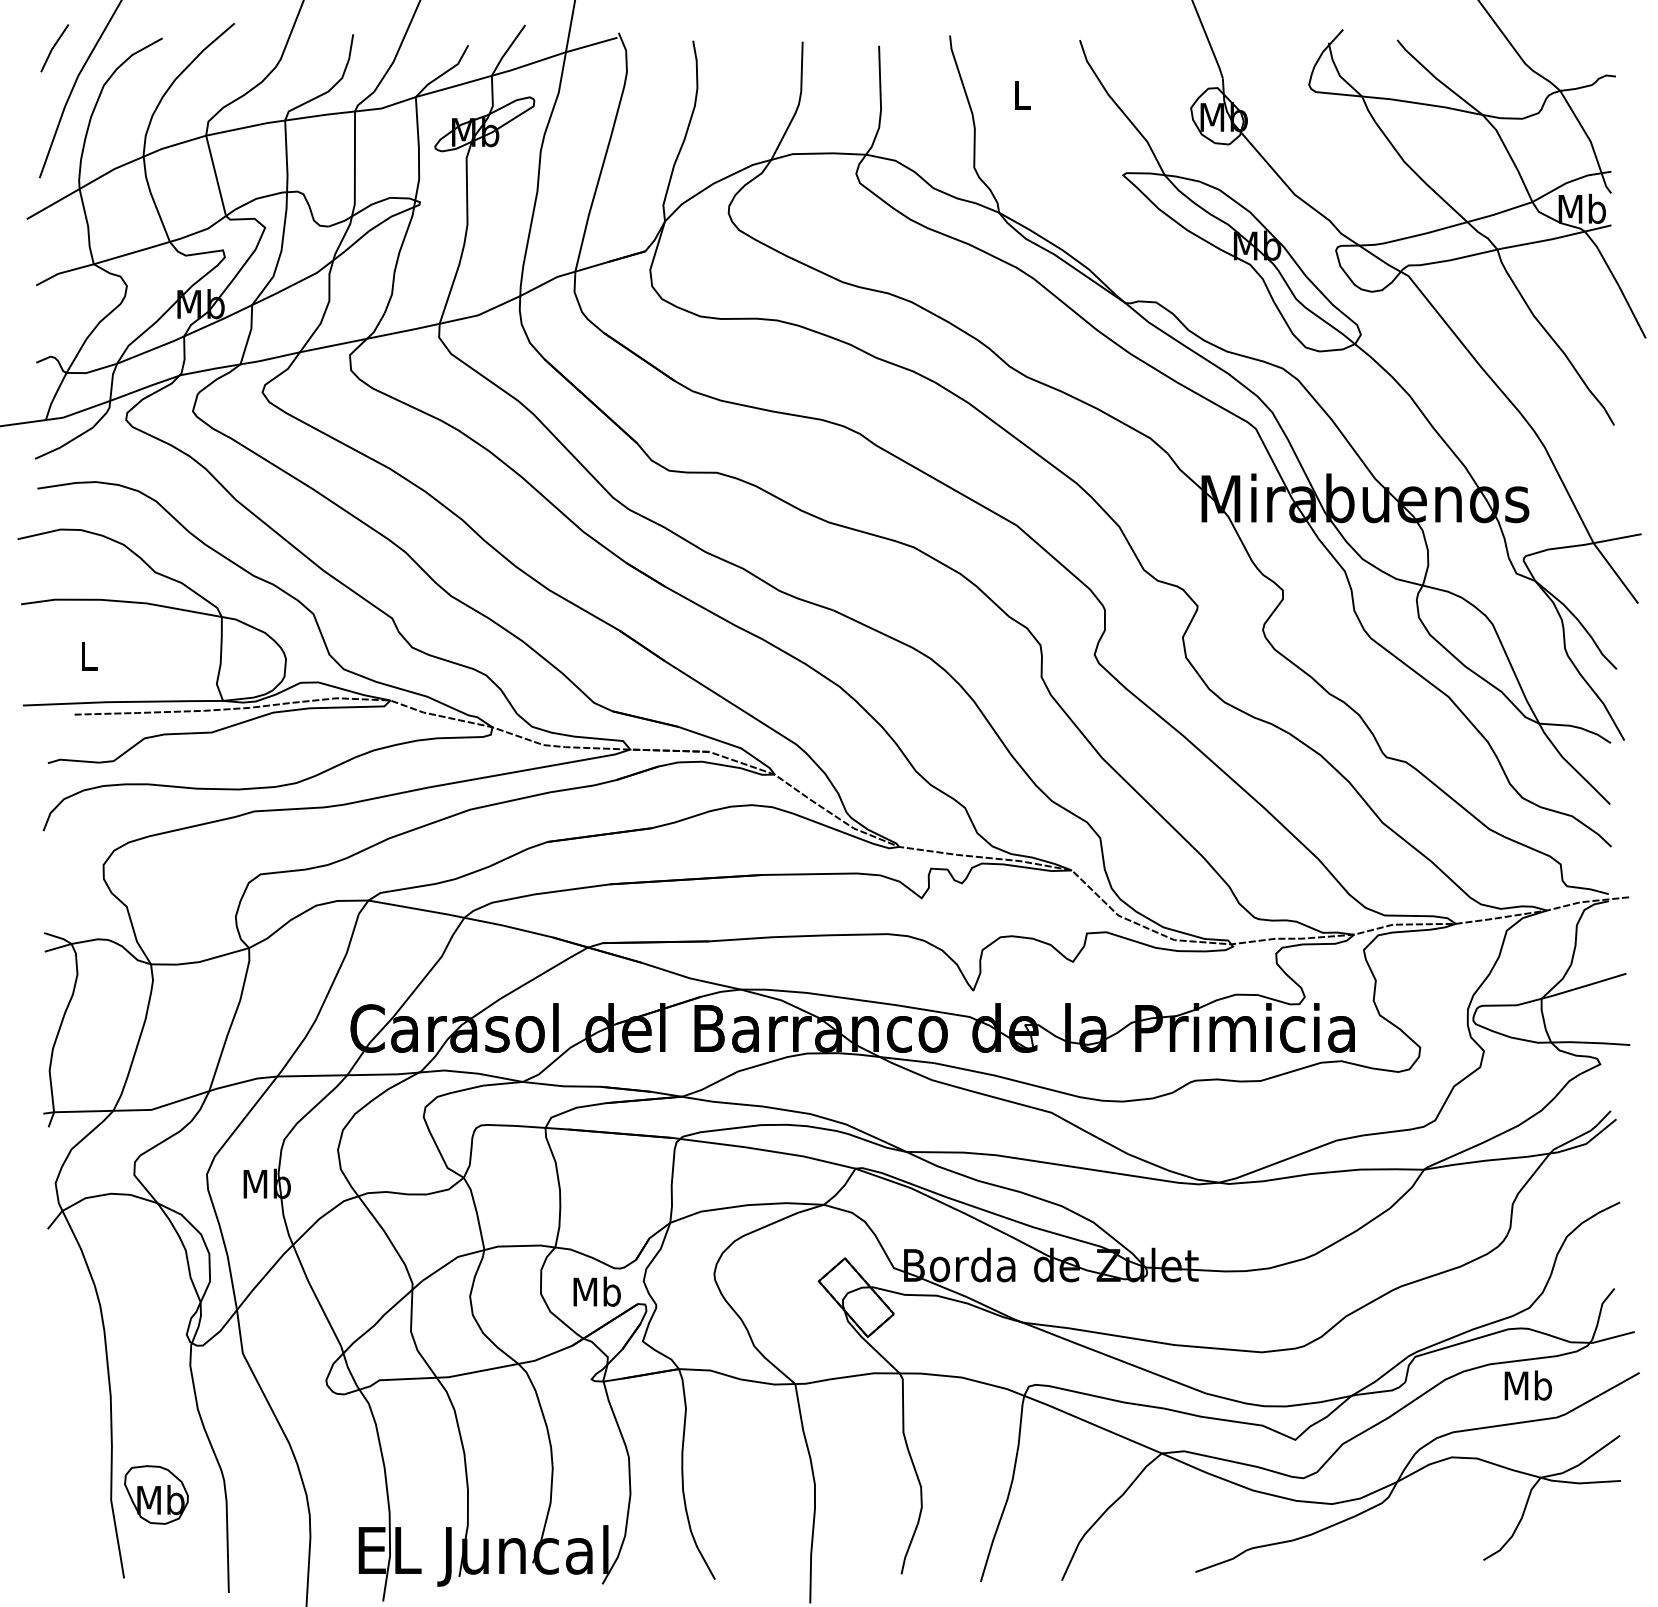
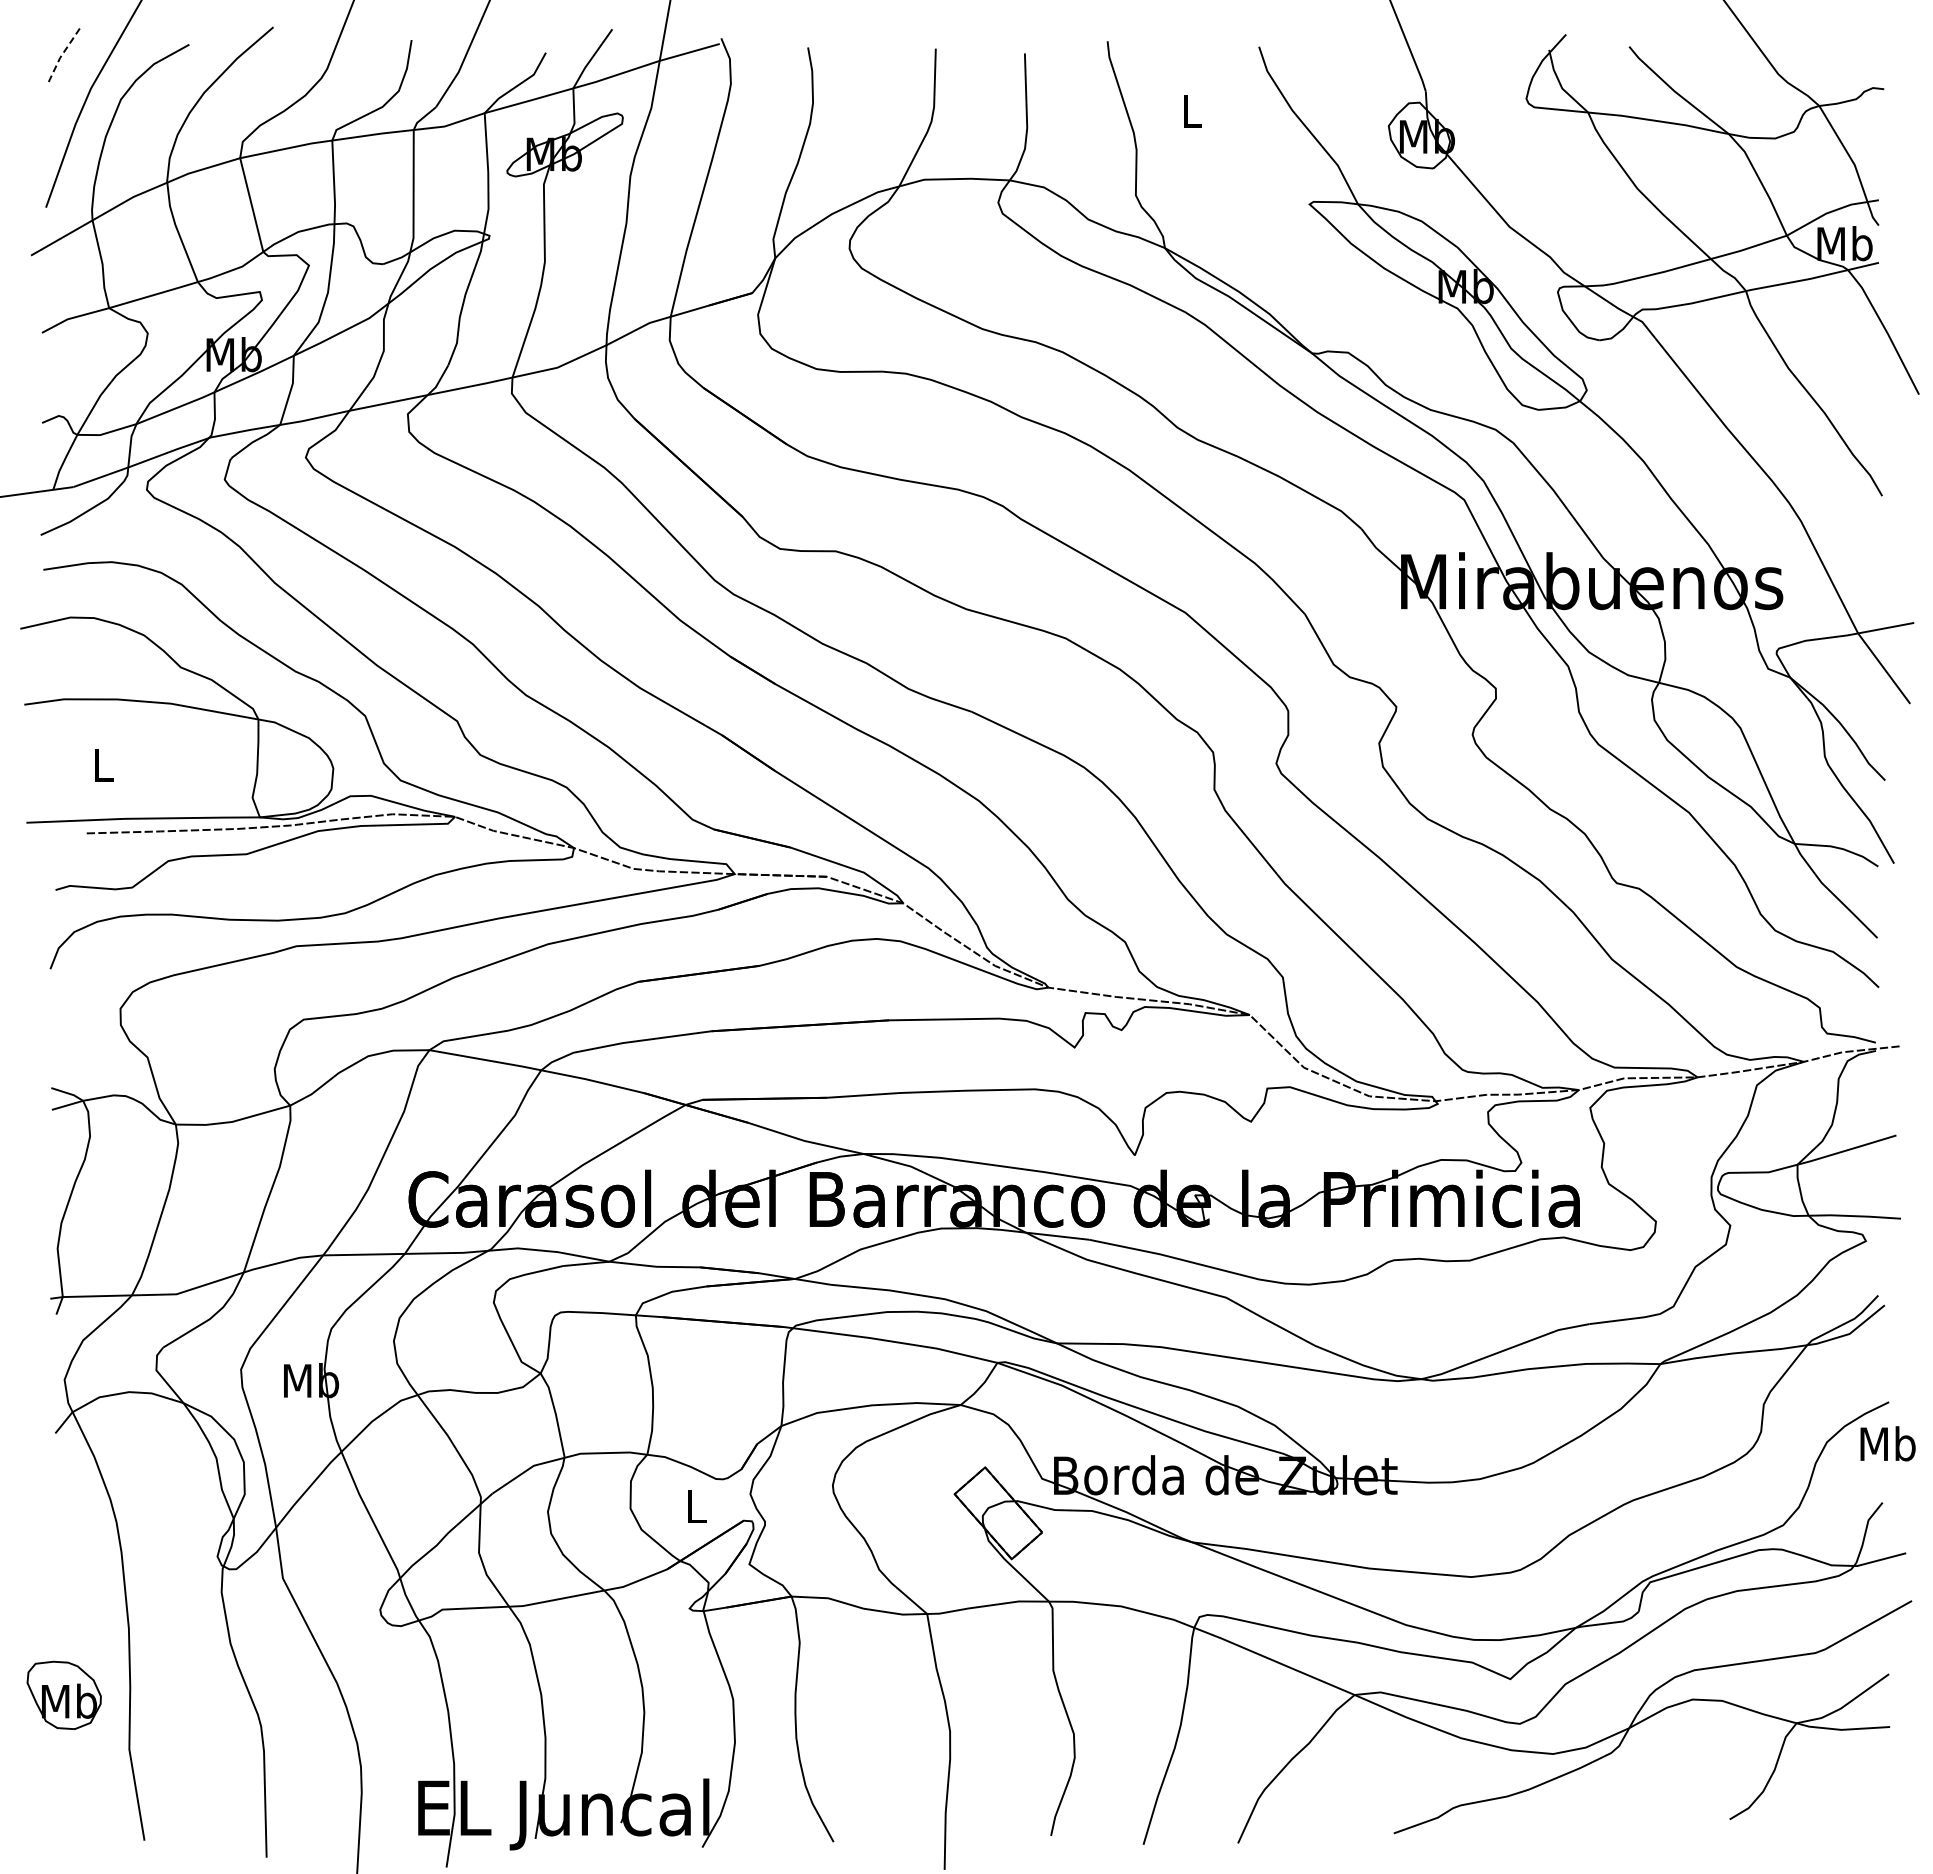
line: (52, 48) -> (61, 56), solid -> dashed
text: (596, 1290) -> (695, 1505), Mb -> L
text: (1527, 1385) -> (1887, 1443), moved
part: (155, 1494) -> (63, 1694), moved

